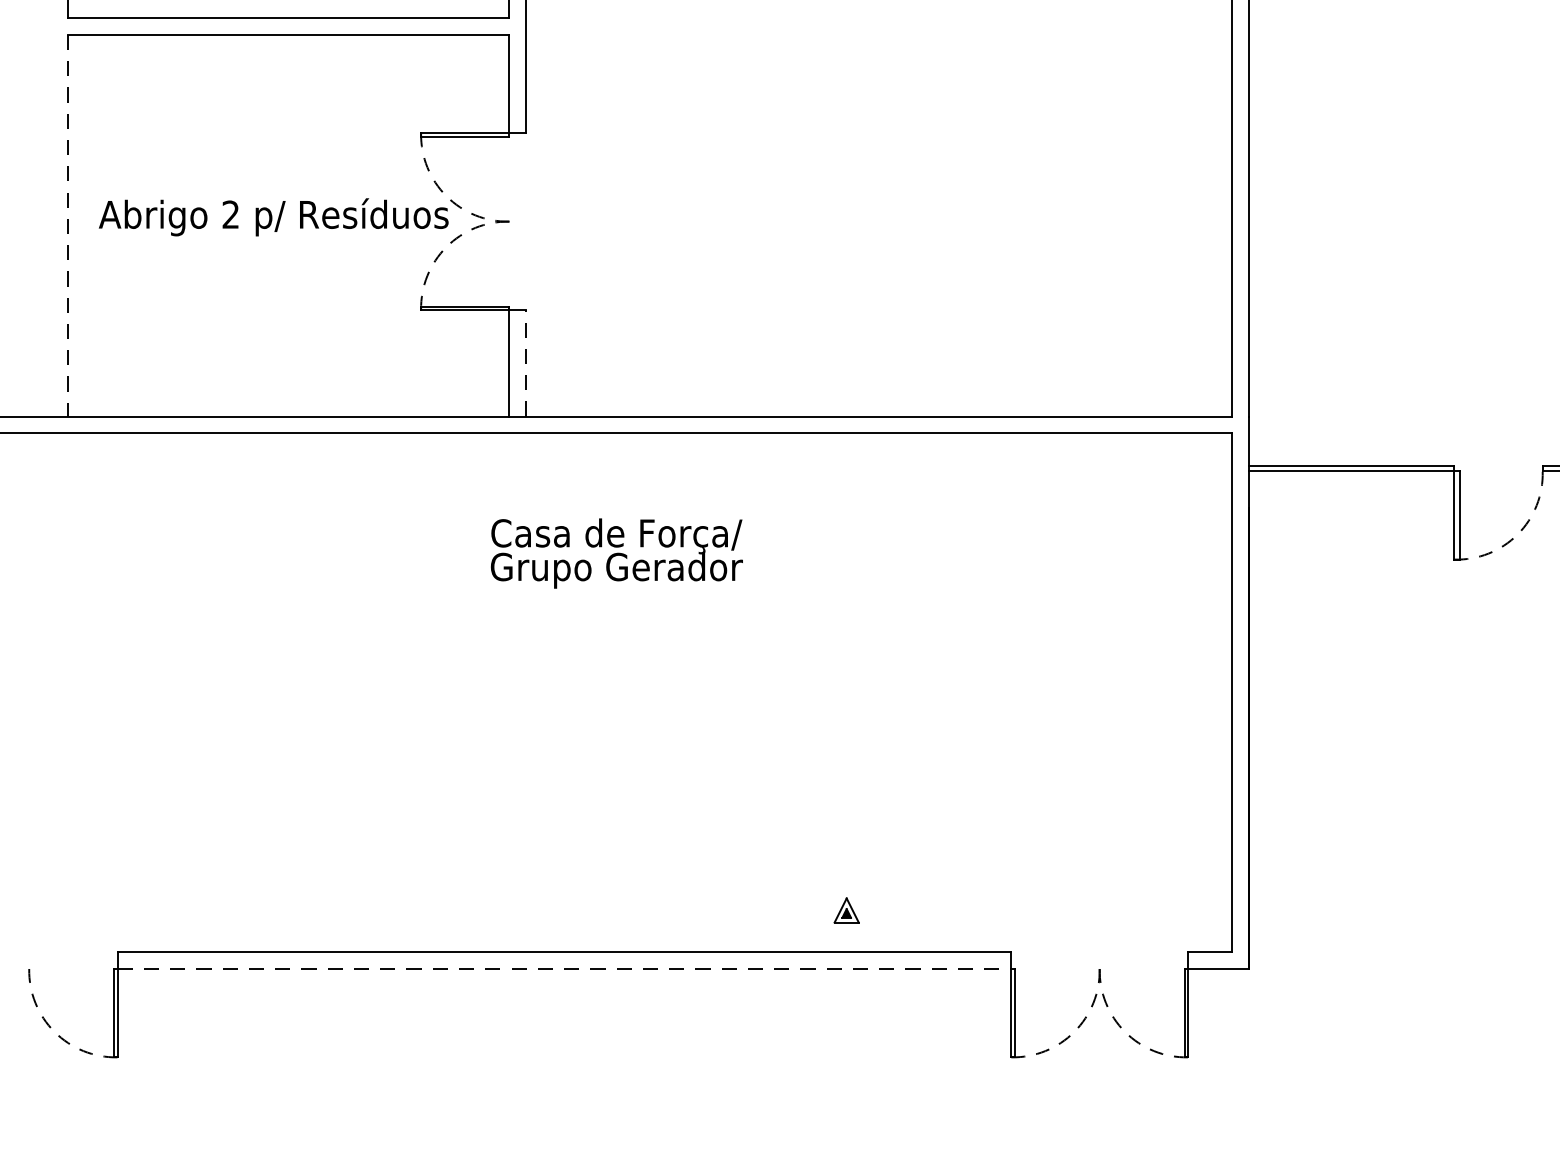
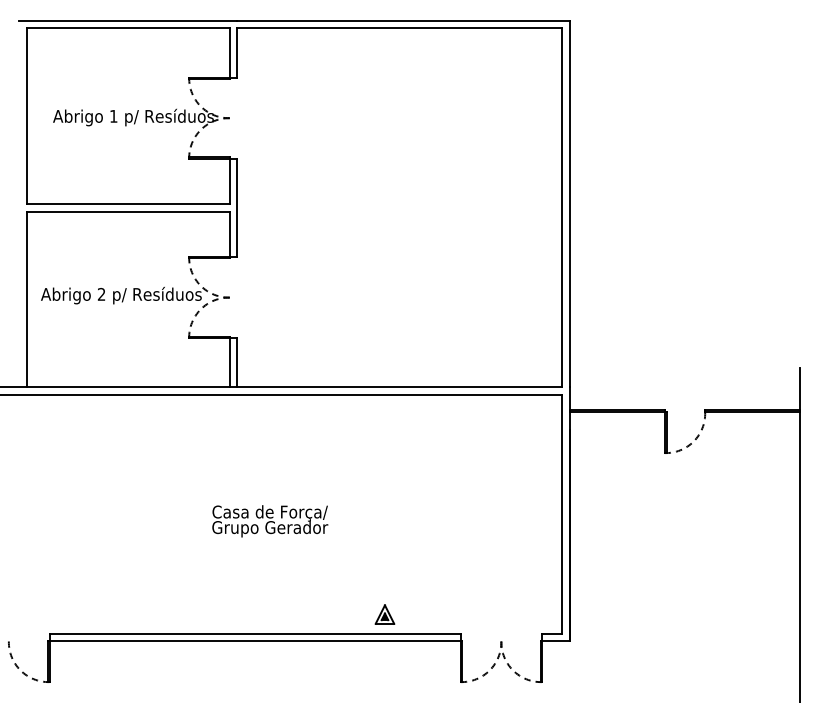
line: (67, 225) -> (26, 299), dashed -> solid
line: (526, 362) -> (237, 362), dashed -> solid
text: (617, 553) -> (270, 521), moved
part: (845, 910) -> (384, 614), size x1.67
line: (565, 969) -> (255, 641), dashed -> solid

